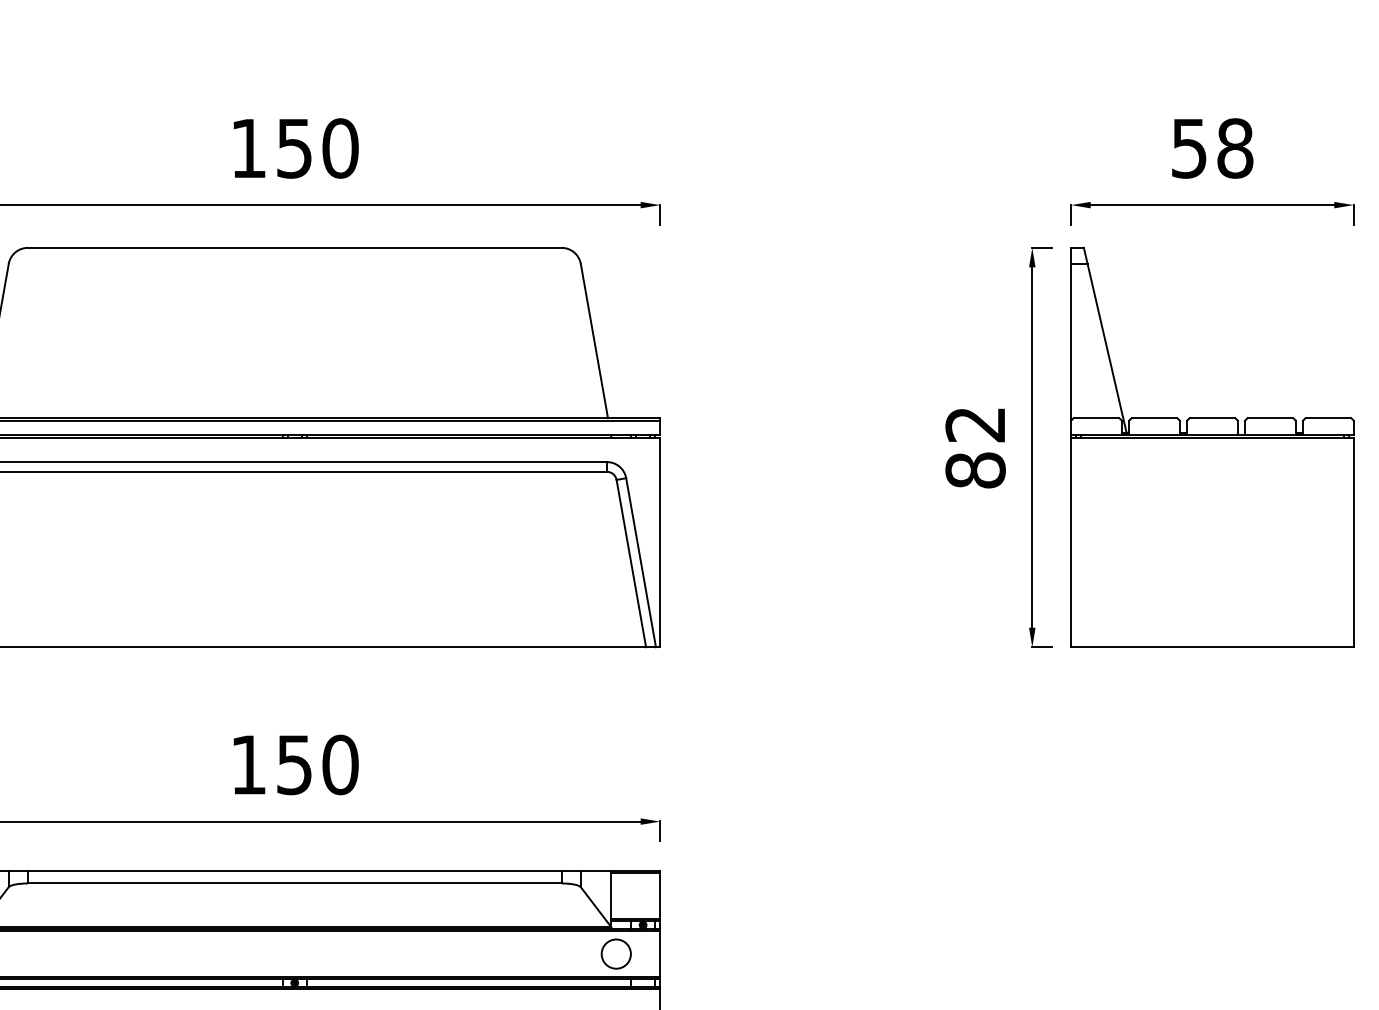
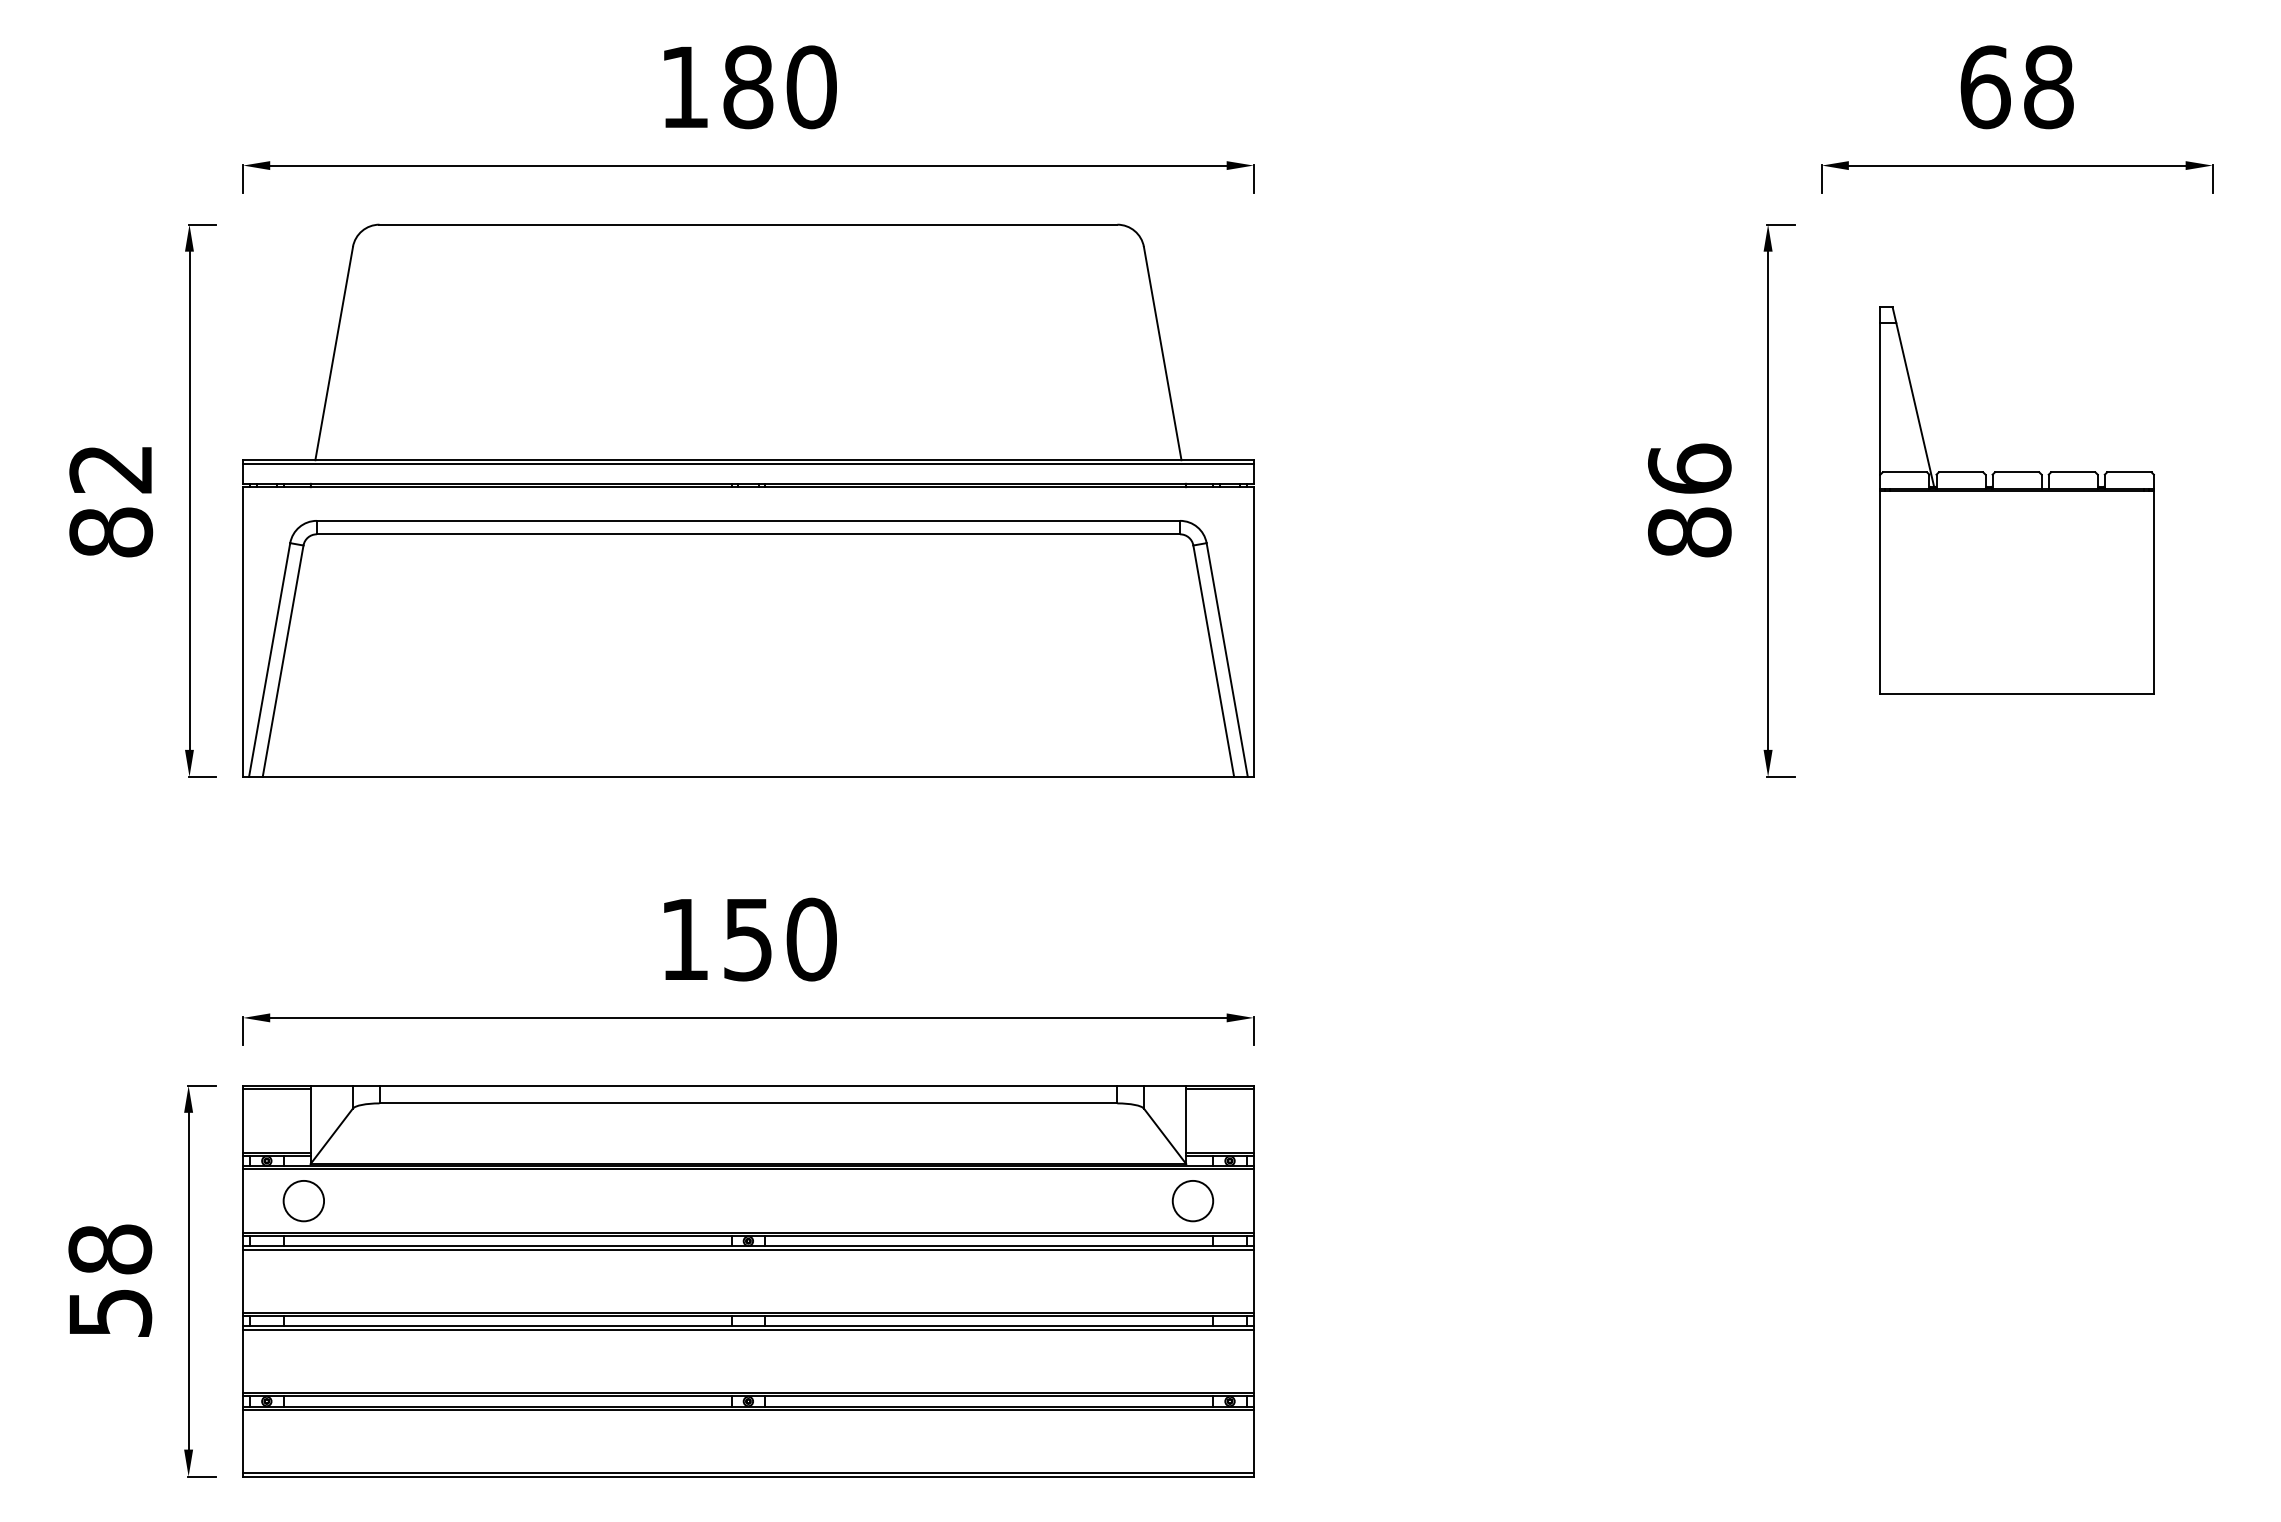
text: (294, 148) -> (748, 87), 150 -> 180
text: (1189, 148) -> (1985, 87), 58 -> 68
text: (975, 424) -> (1689, 468), 82 -> 86
part: (1211, 447) -> (2016, 500), size x0.7

